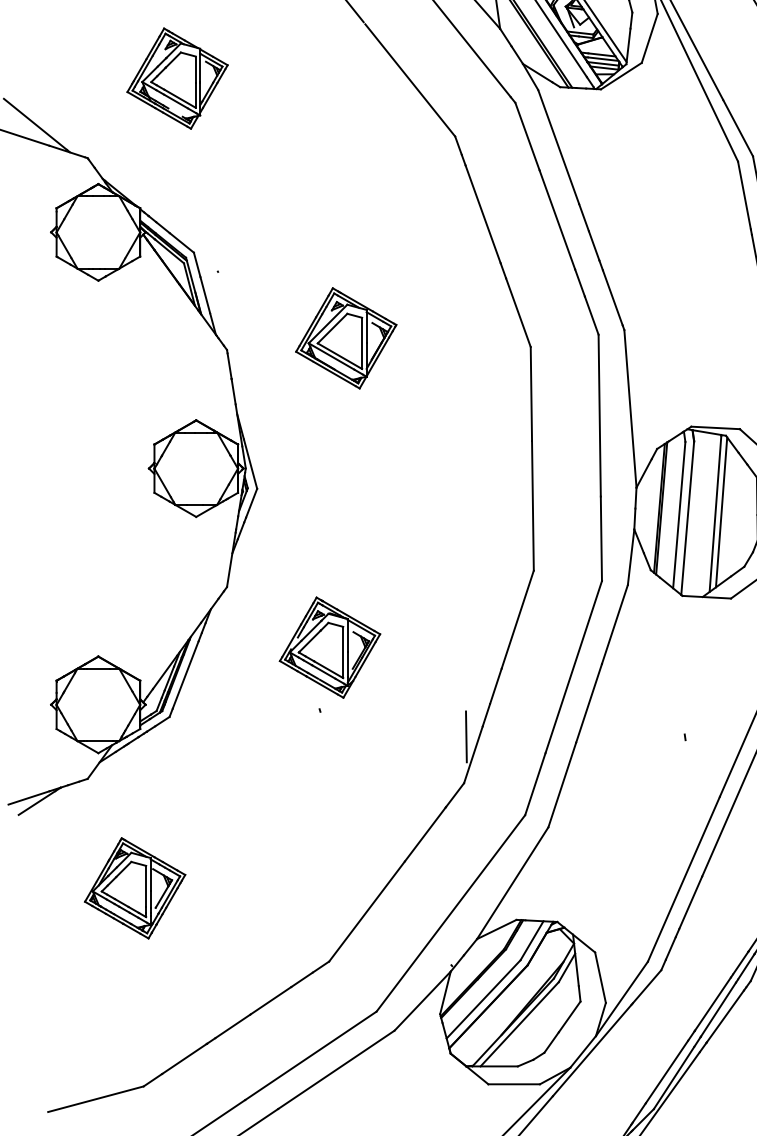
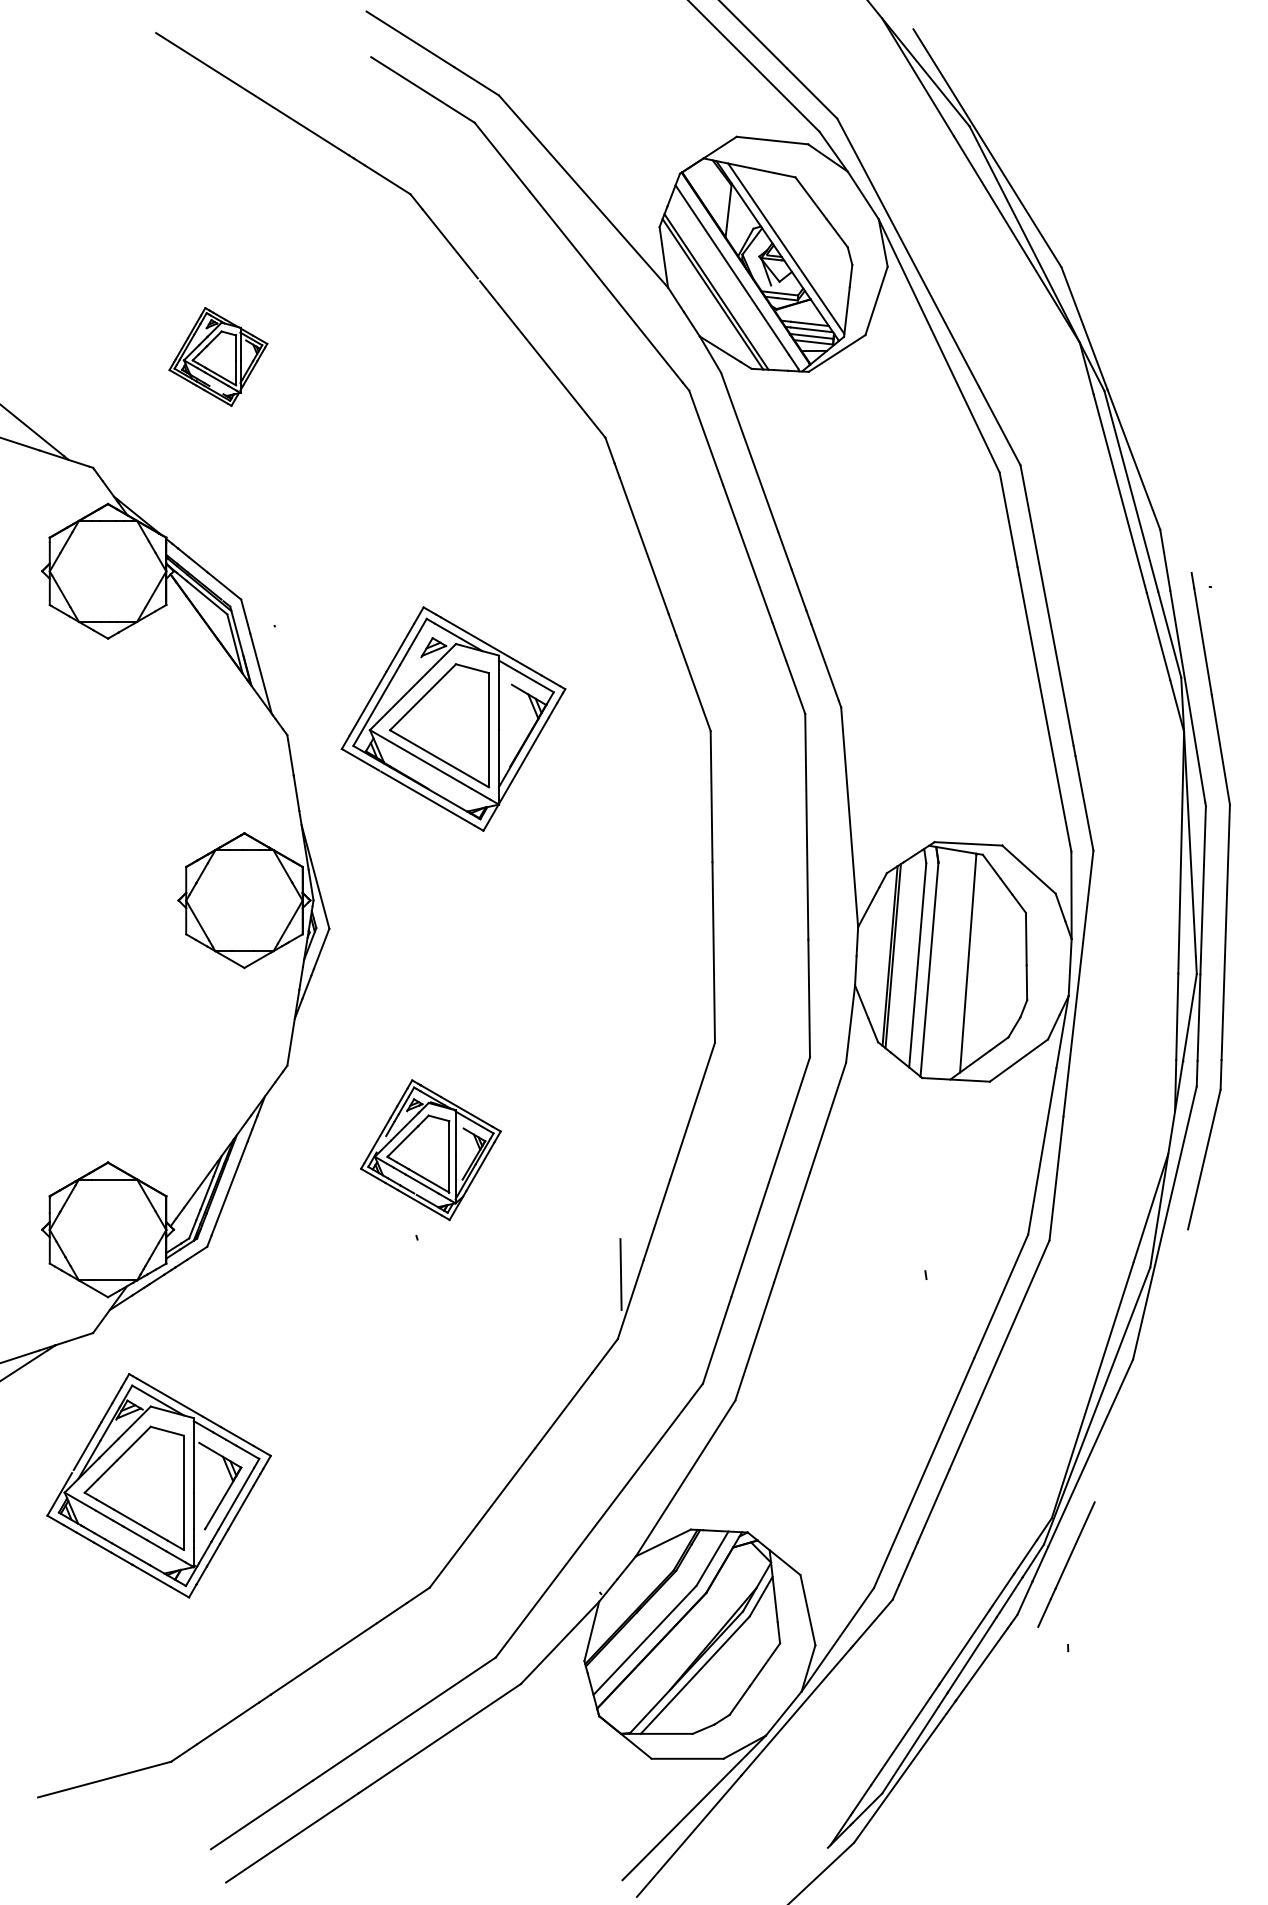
part: (177, 78) -> (218, 356), size x0.7
part: (346, 337) -> (453, 718), size x1.6
line: (721, 512) -> (976, 961), removed
part: (135, 888) -> (159, 1485), size x1.6

